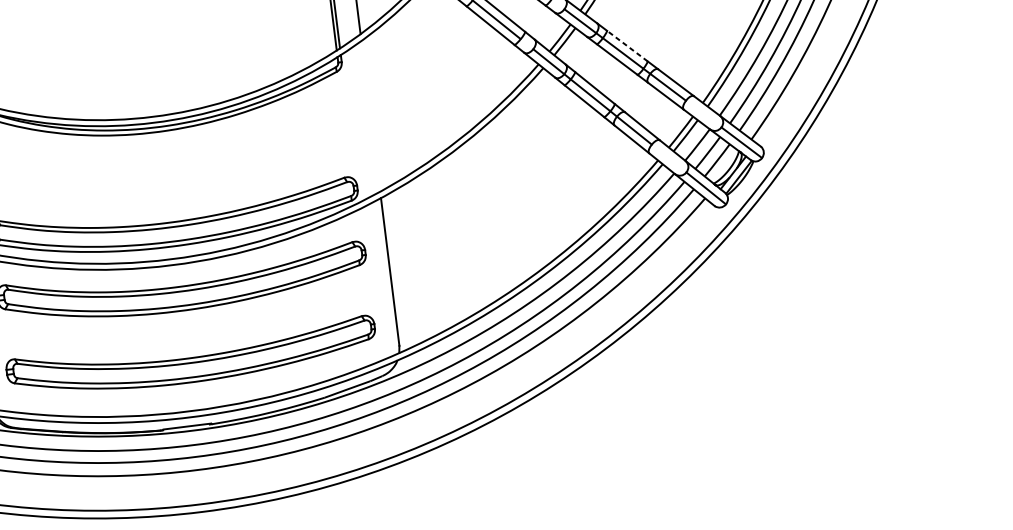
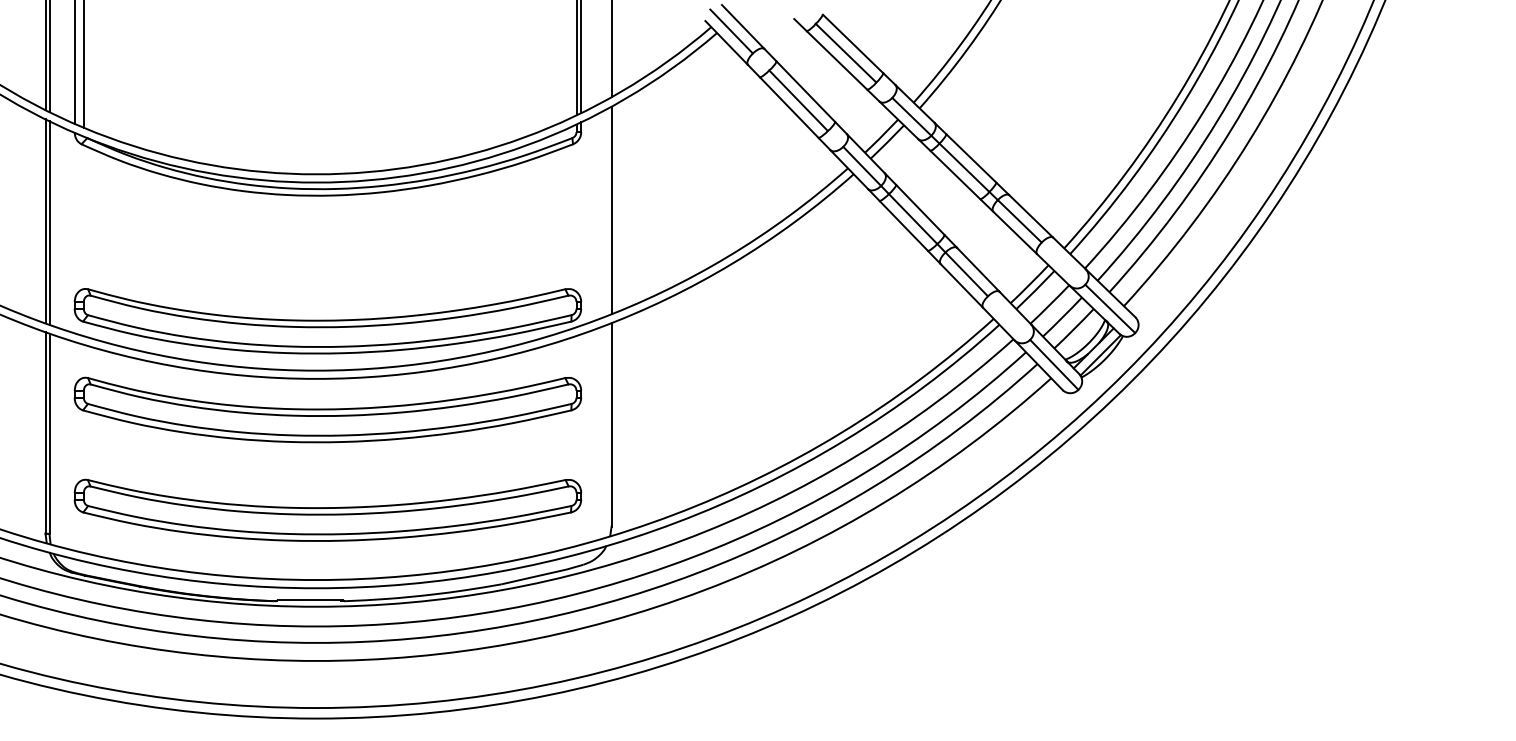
line: (627, 46) -> (971, 158), dashed -> solid
line: (370, 116) -> (611, 210), added

